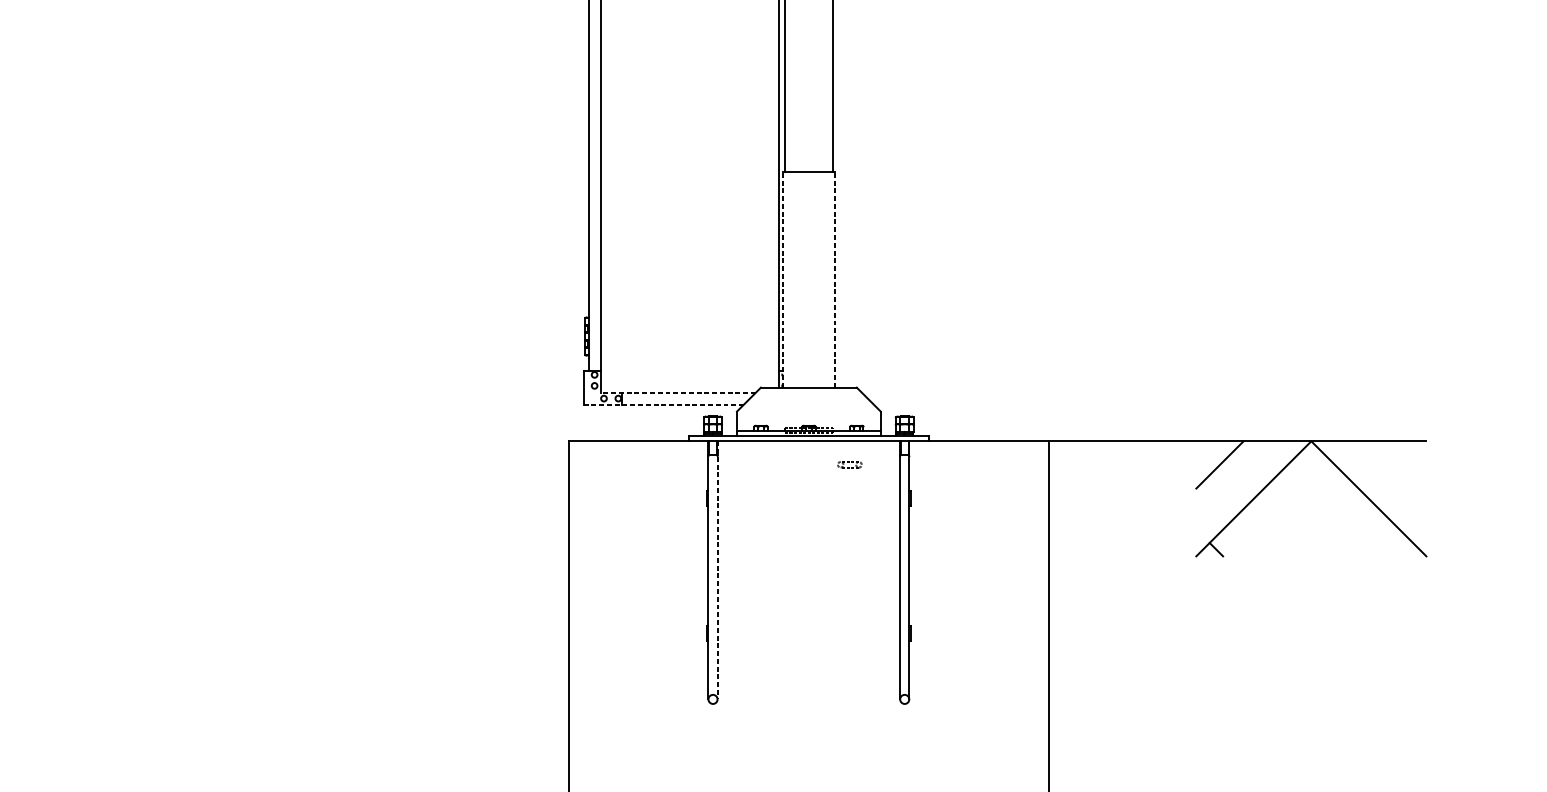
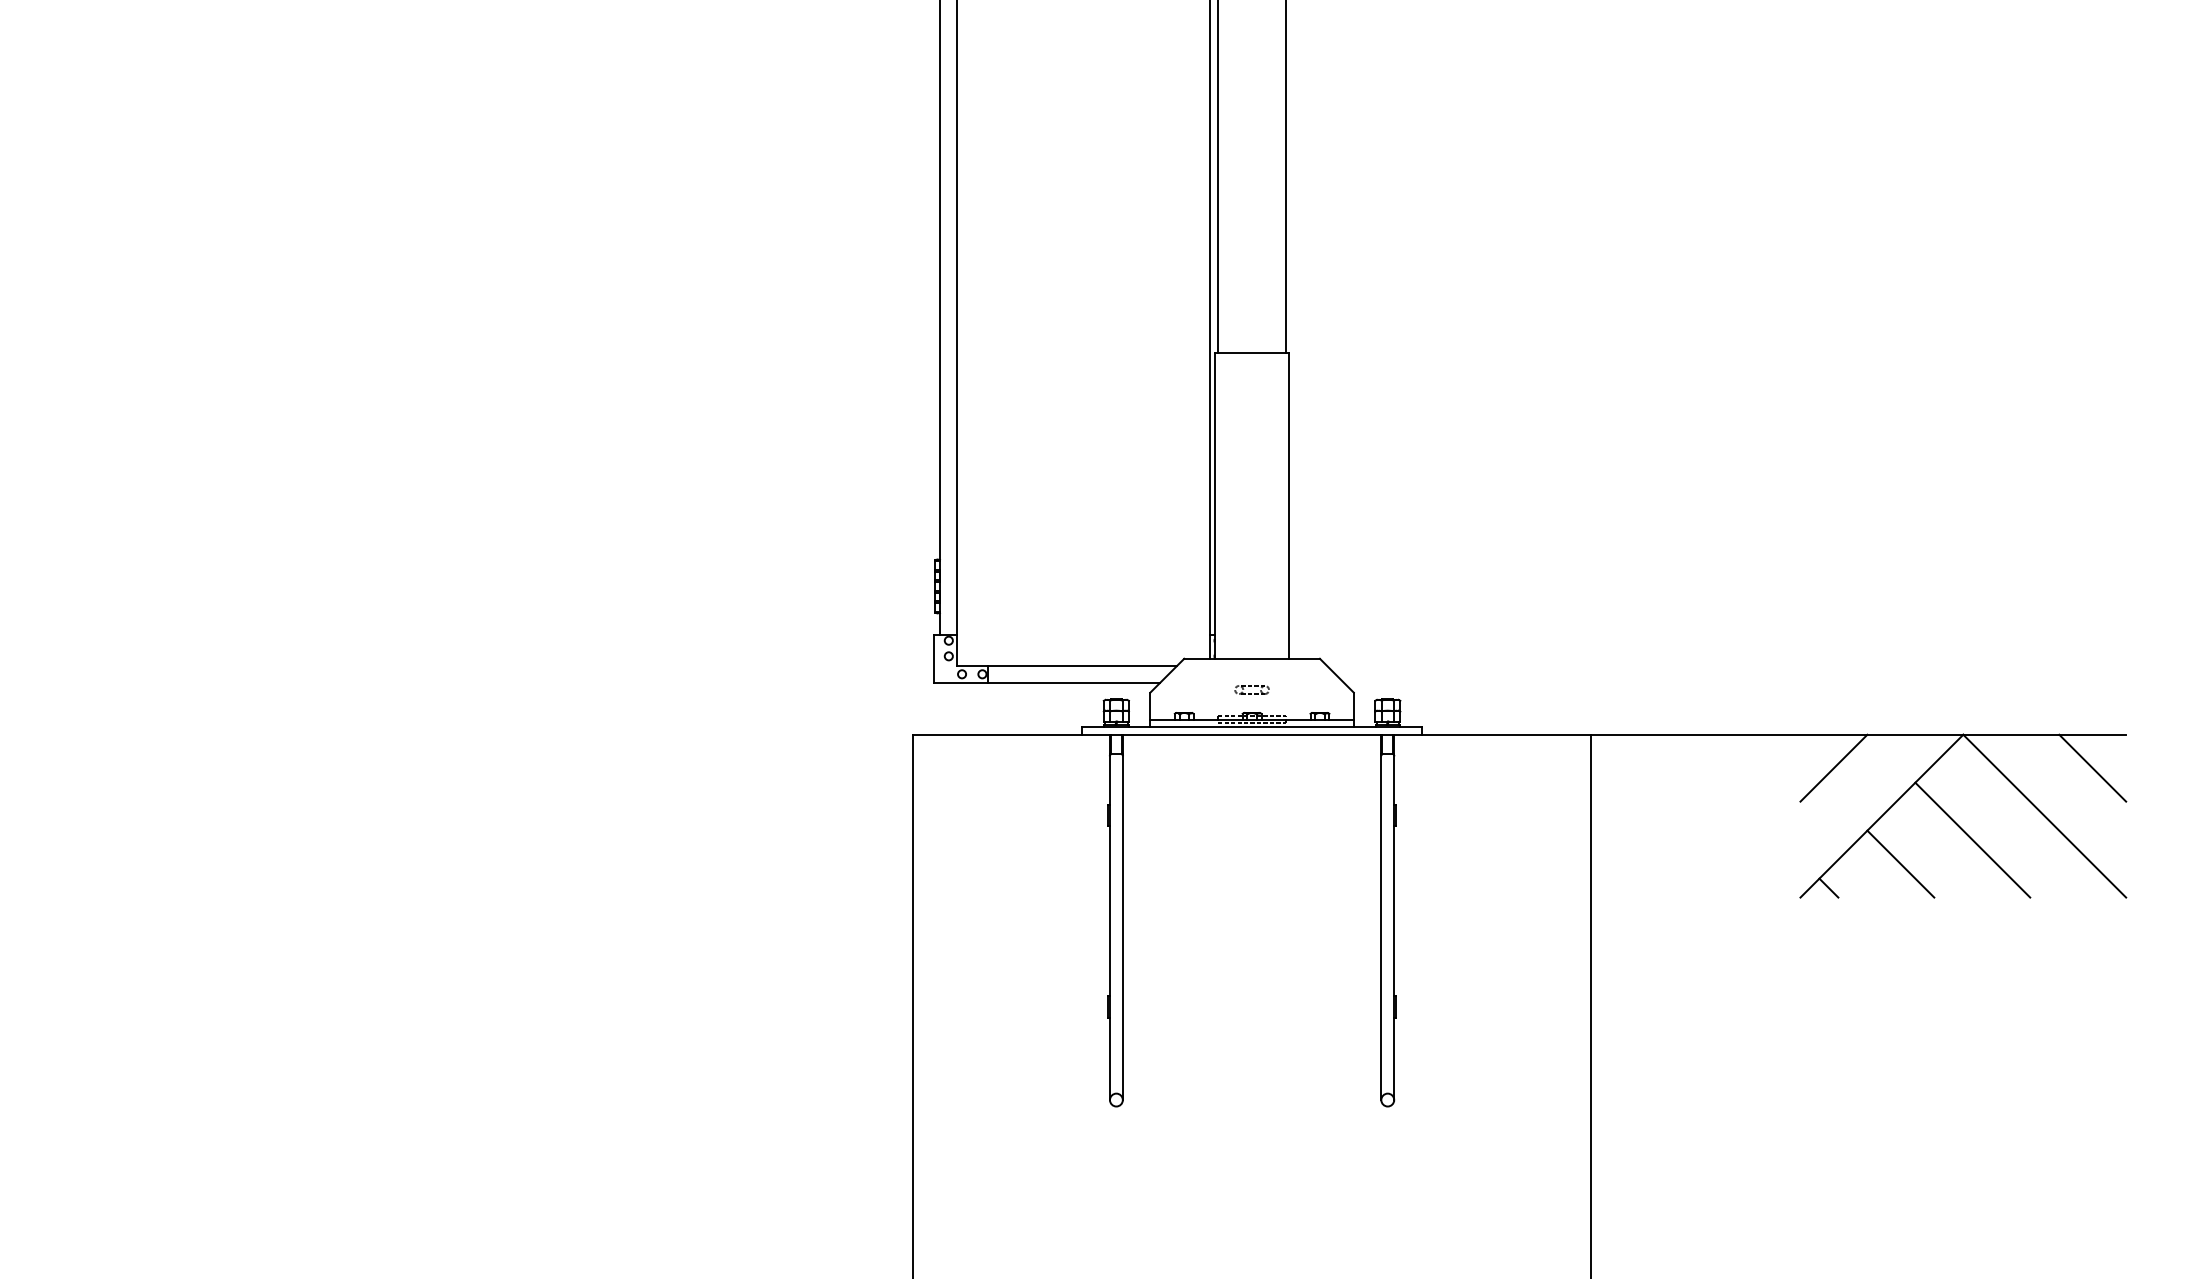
line: (782, 280) -> (1214, 506), dashed -> solid
line: (835, 280) -> (1289, 506), dashed -> solid
line: (678, 392) -> (1067, 665), dashed -> solid
line: (663, 404) -> (1046, 682), dashed -> solid
part: (849, 464) -> (1251, 689), moved
line: (1402, 464) -> (2092, 767), added
line: (1317, 515) -> (1972, 839), added
line: (1266, 532) -> (1900, 863), added
line: (717, 570) -> (1122, 917), dashed -> solid

